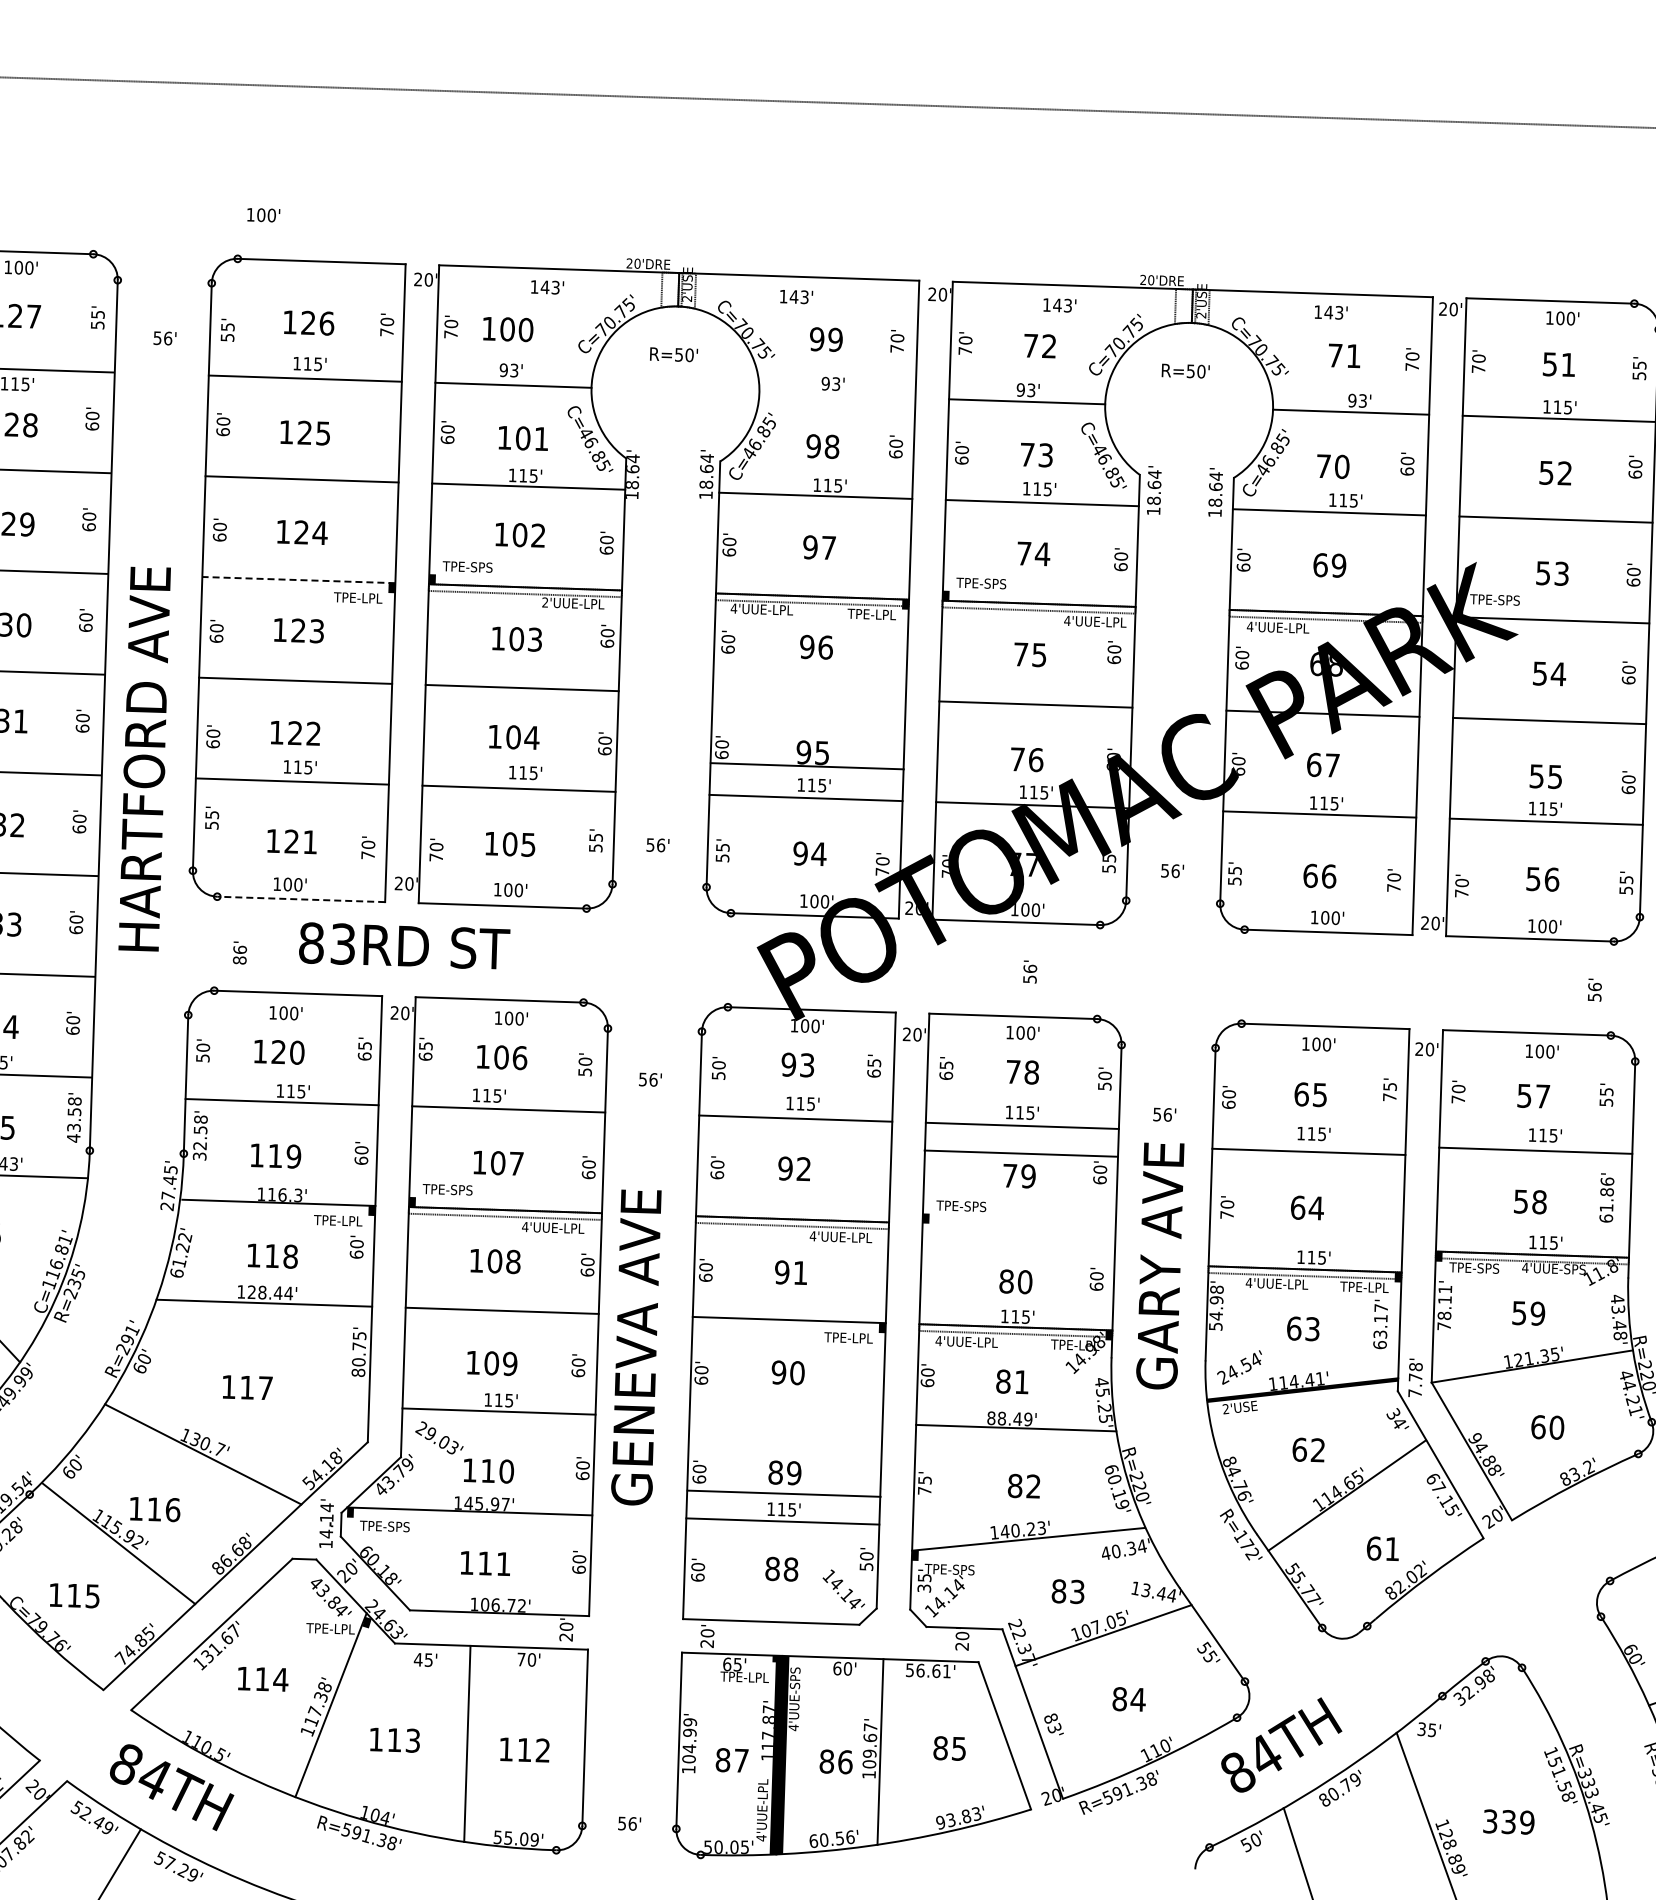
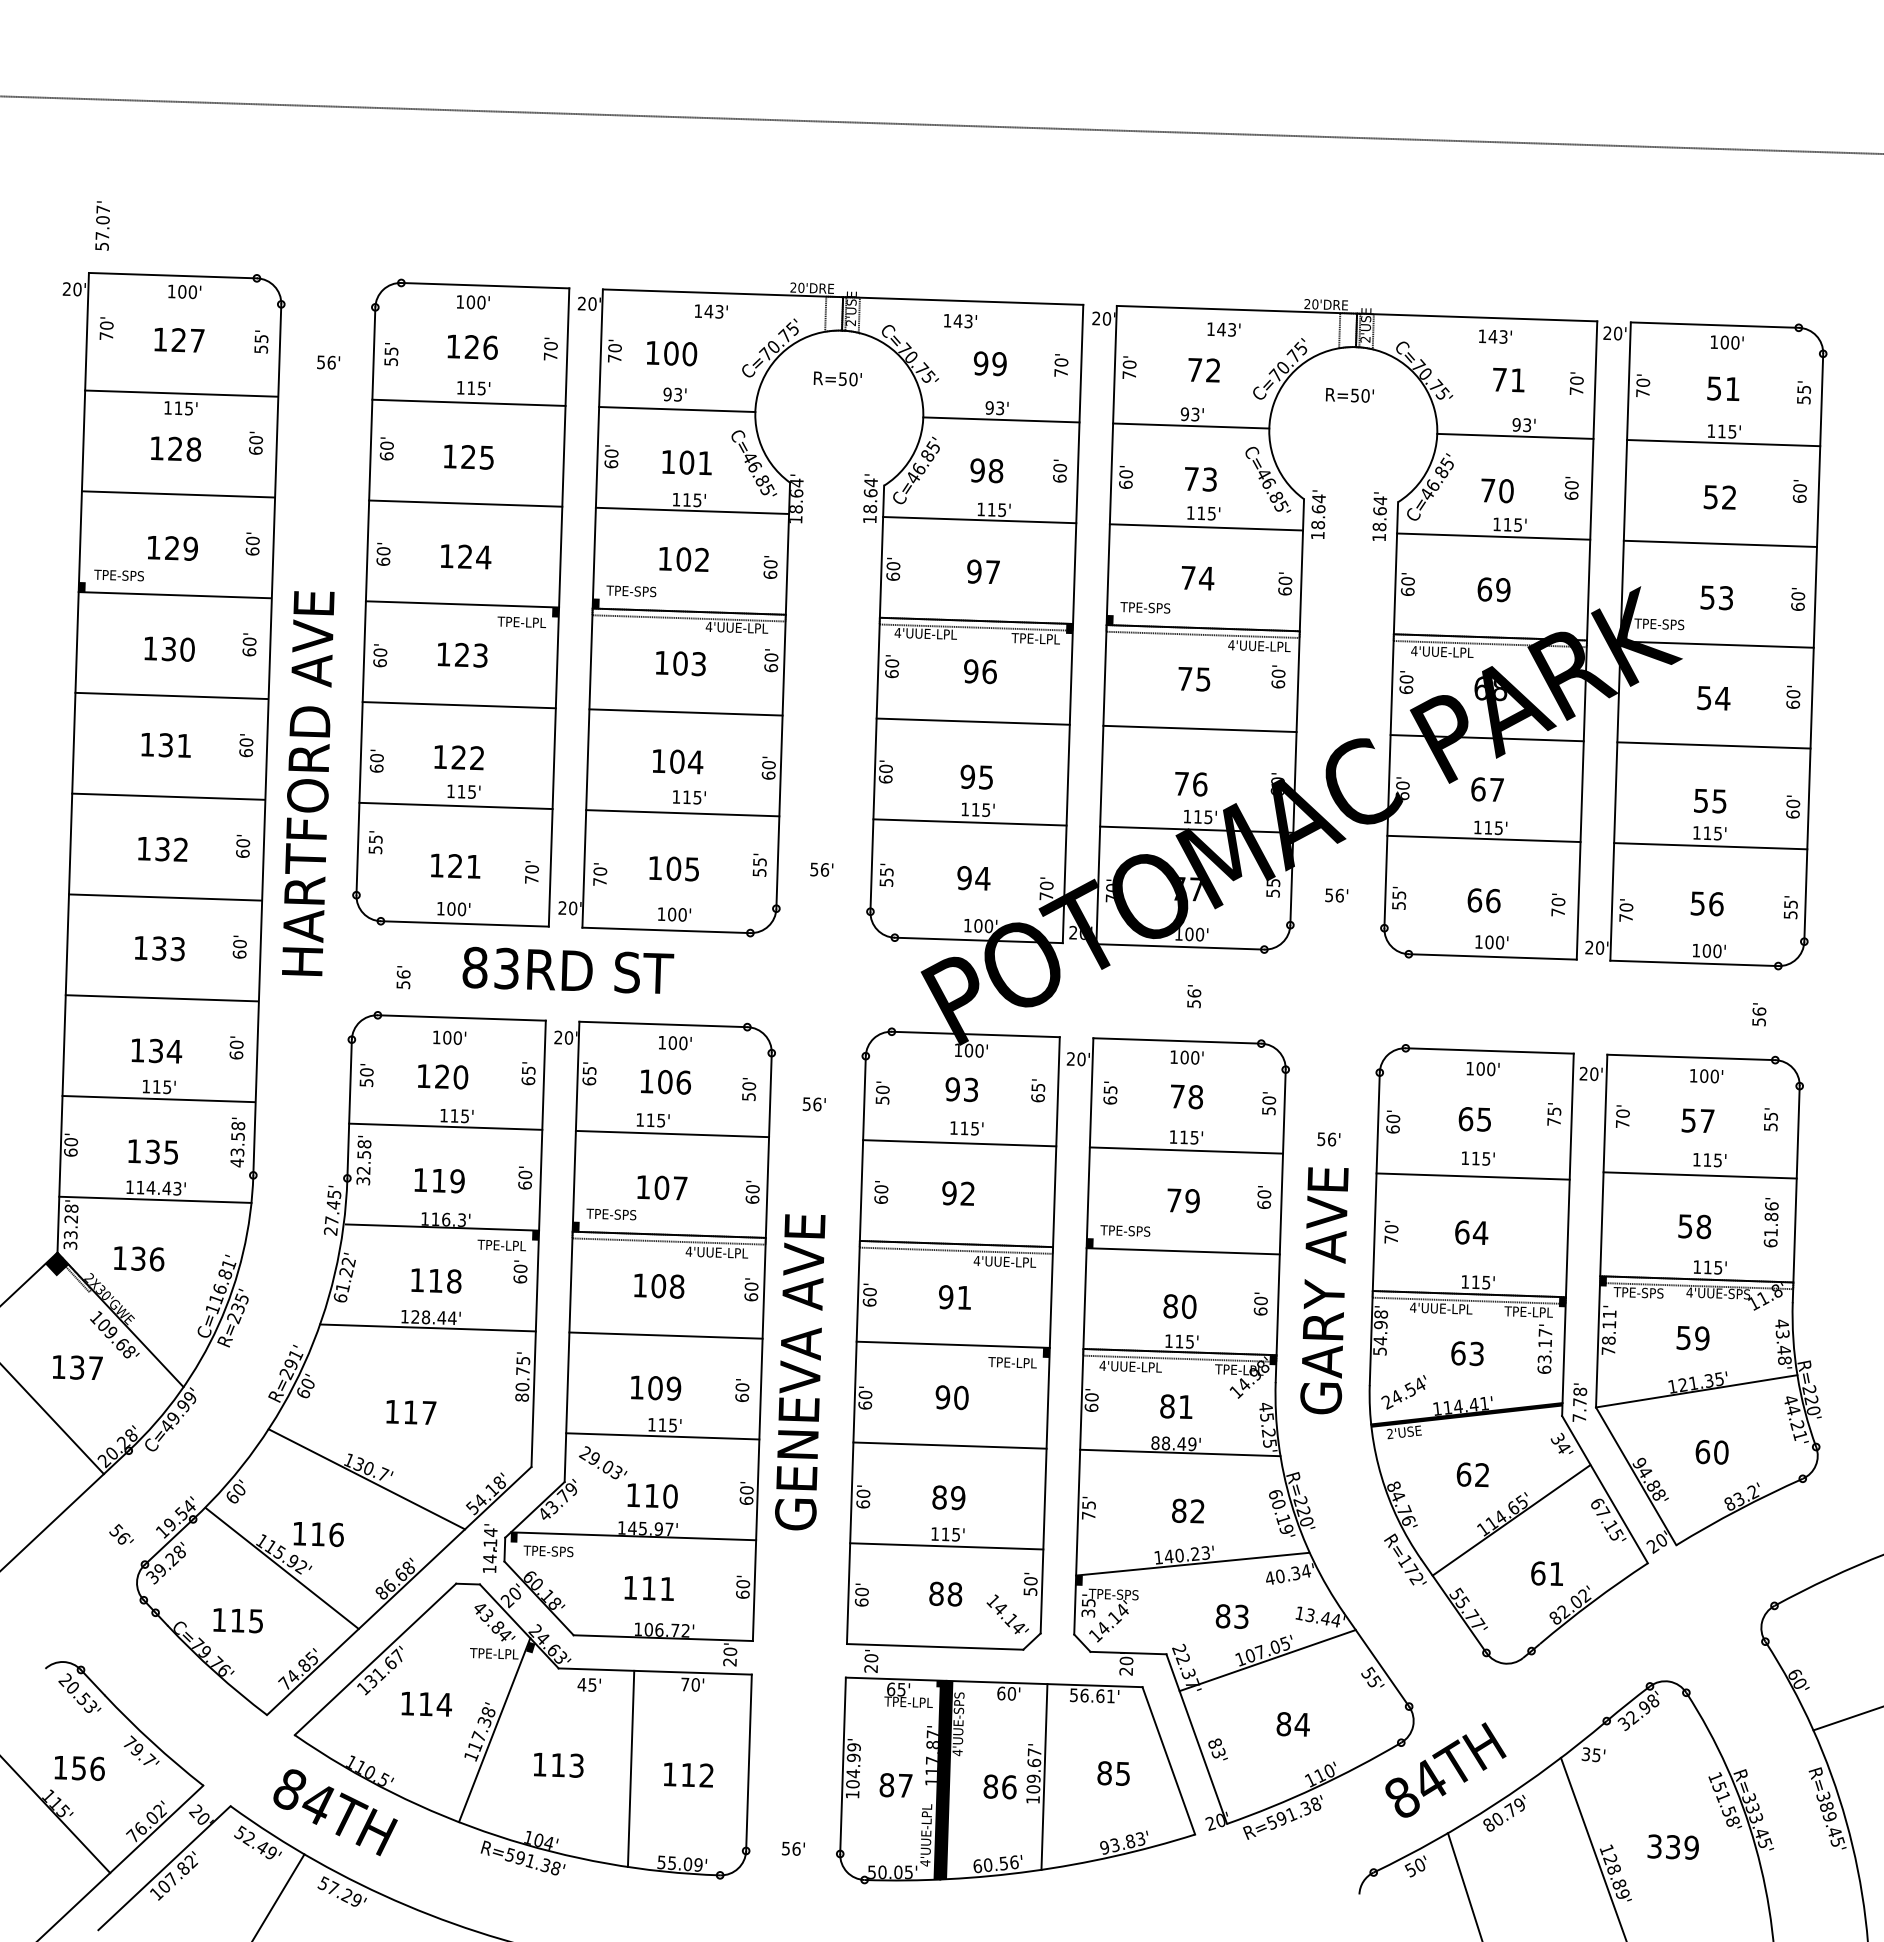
text: (263, 215) -> (473, 302), moved
line: (837, 395) -> (1001, 419), added
line: (298, 580) -> (462, 604), dashed -> solid
text: (544, 602) -> (708, 626), 2'UUE-LPL -> 4'UUE-LPL
line: (806, 766) -> (972, 721), moved
line: (300, 898) -> (464, 923), dashed -> solid
text: (239, 960) -> (403, 985), 86' -> 56'
line: (1020, 1153) -> (1182, 1251), moved
line: (783, 1493) -> (949, 1445), moved

